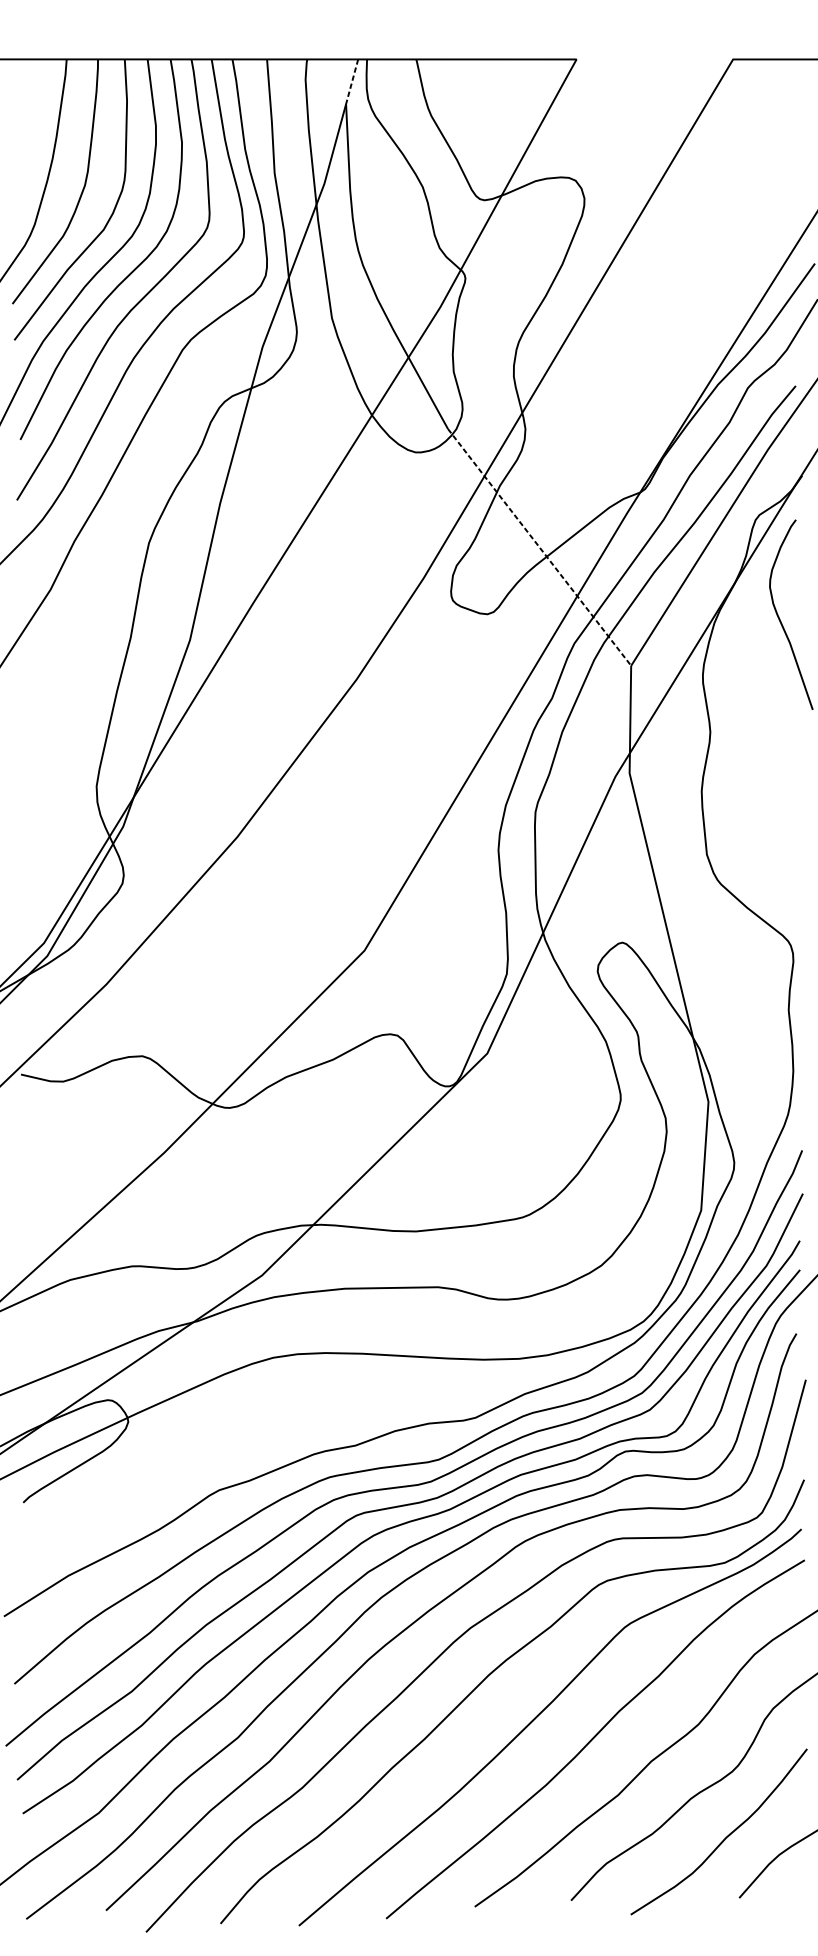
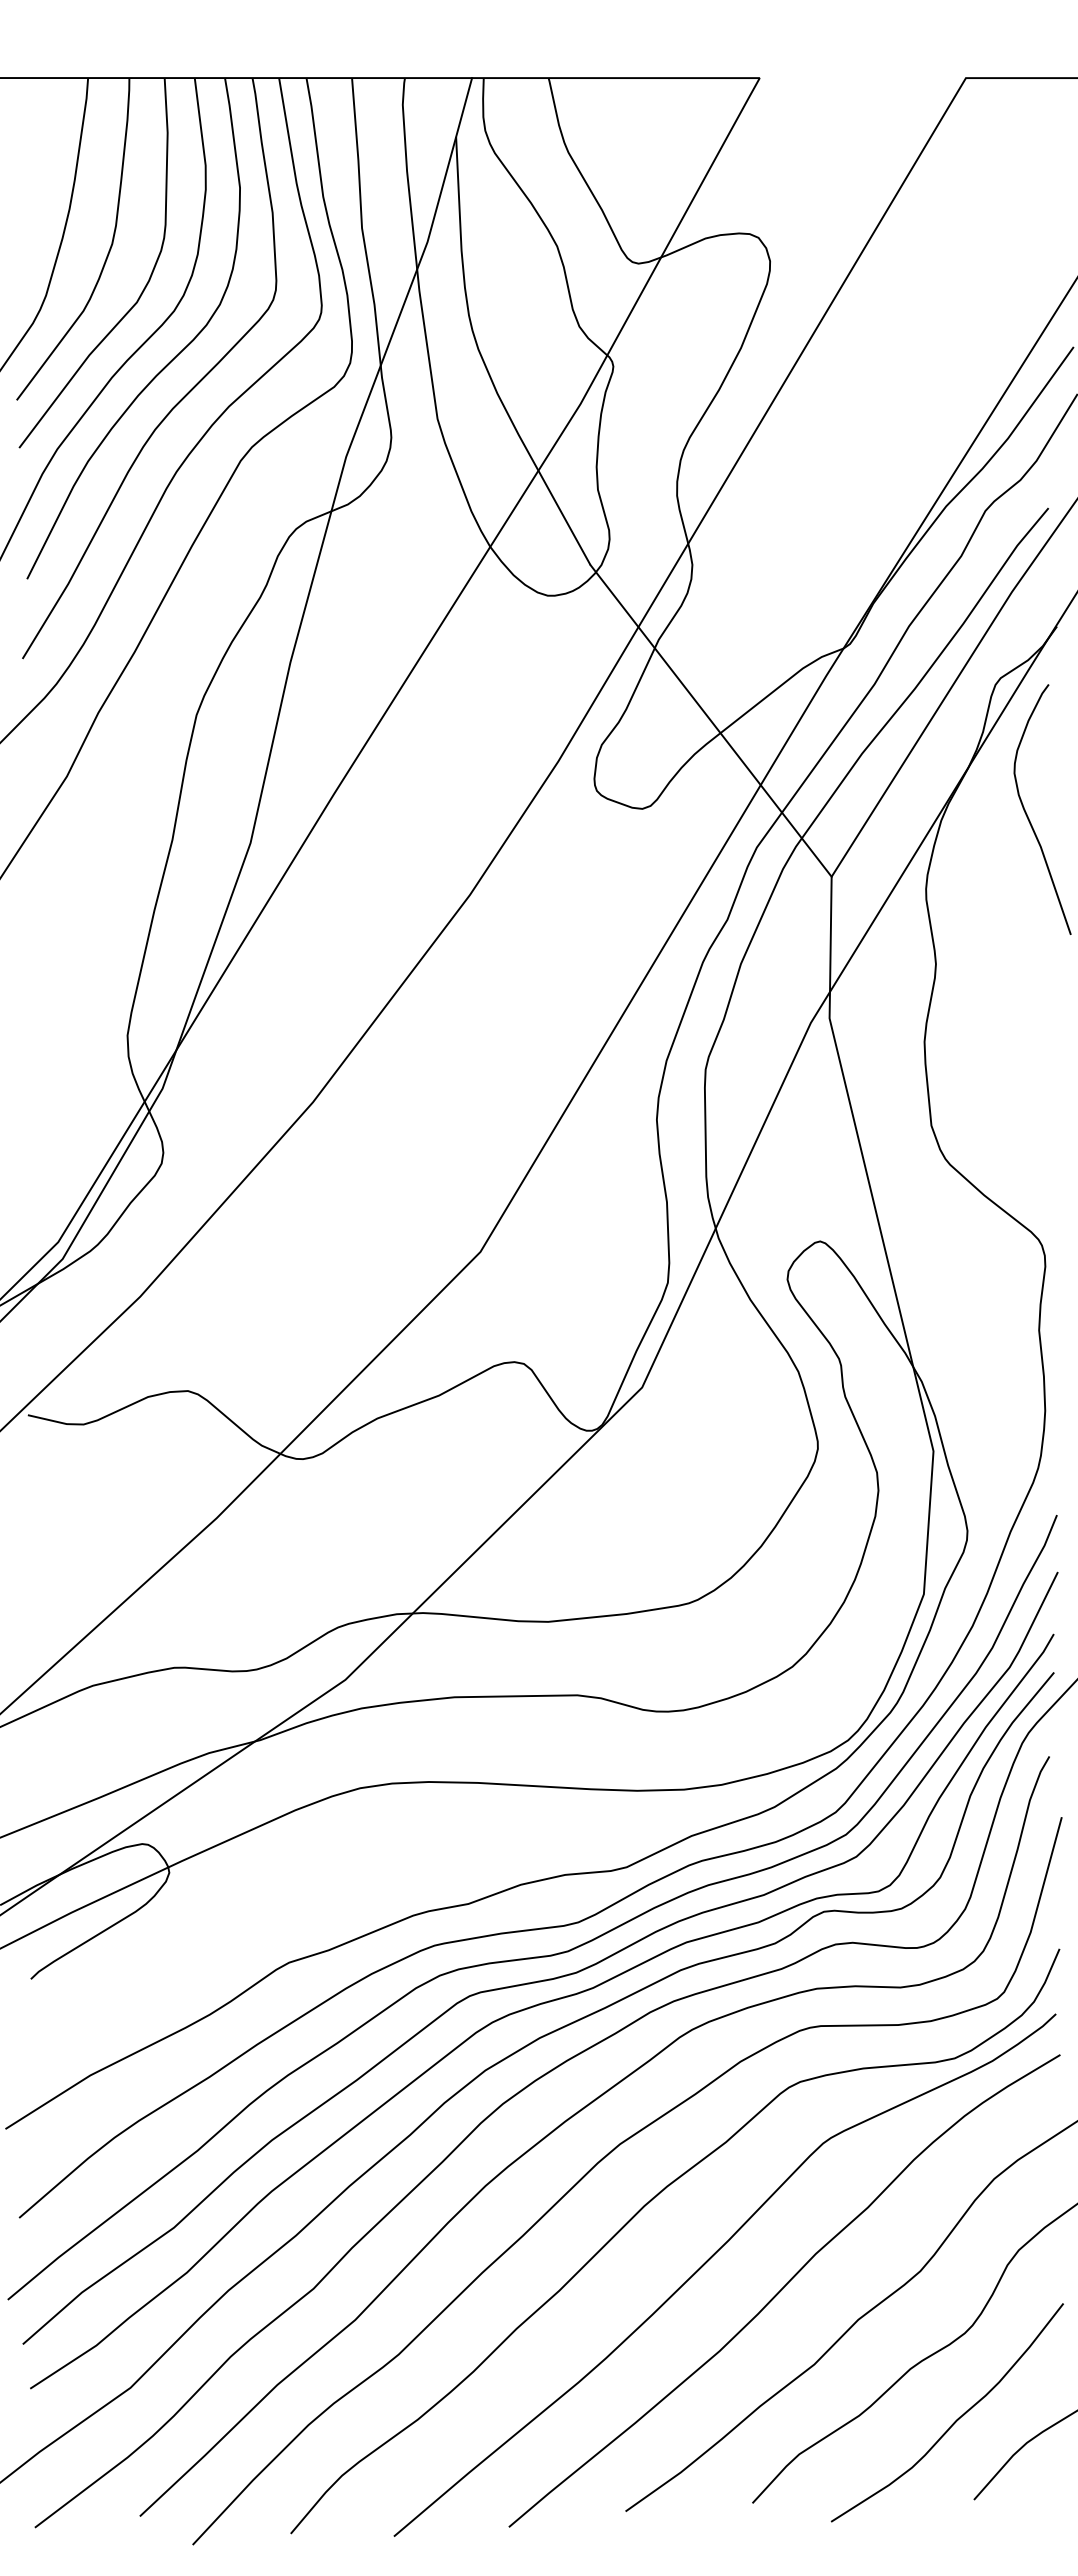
line: (352, 81) -> (464, 107), dashed -> solid
line: (539, 547) -> (711, 721), dashed -> solid

